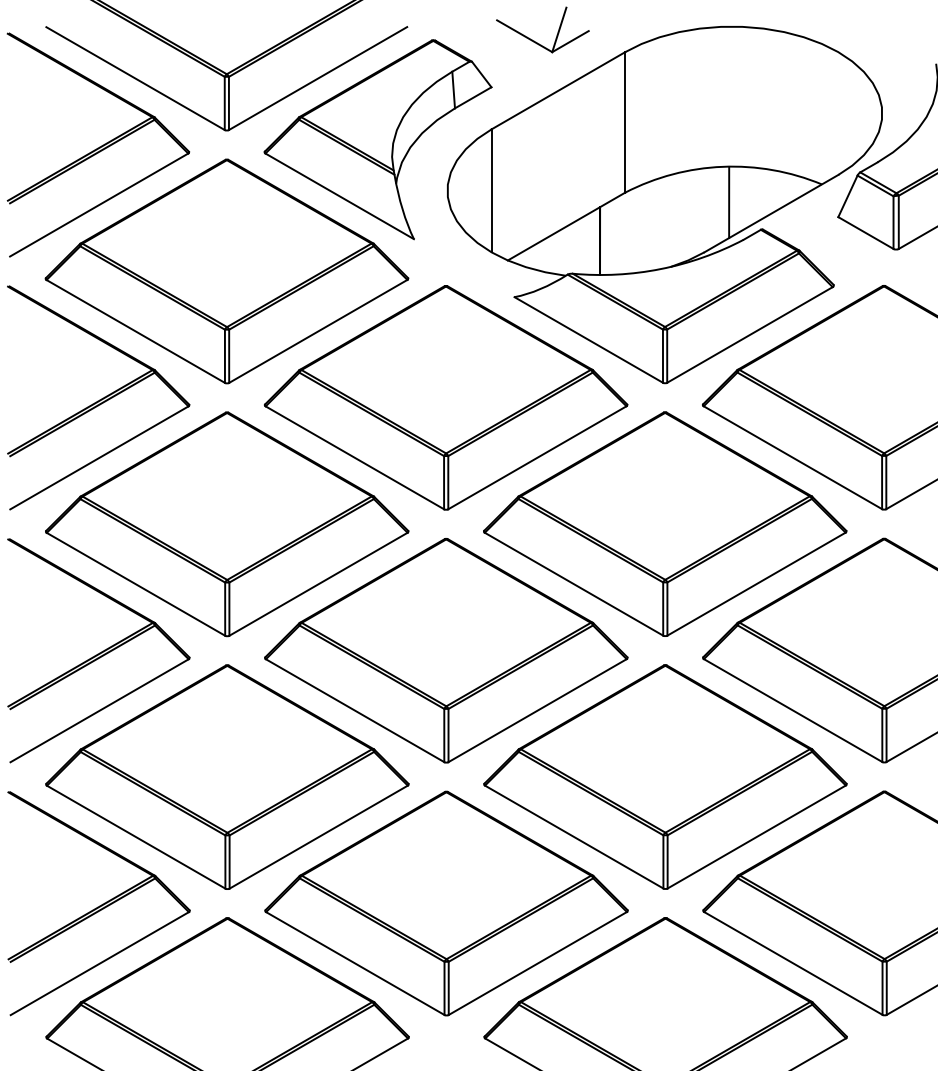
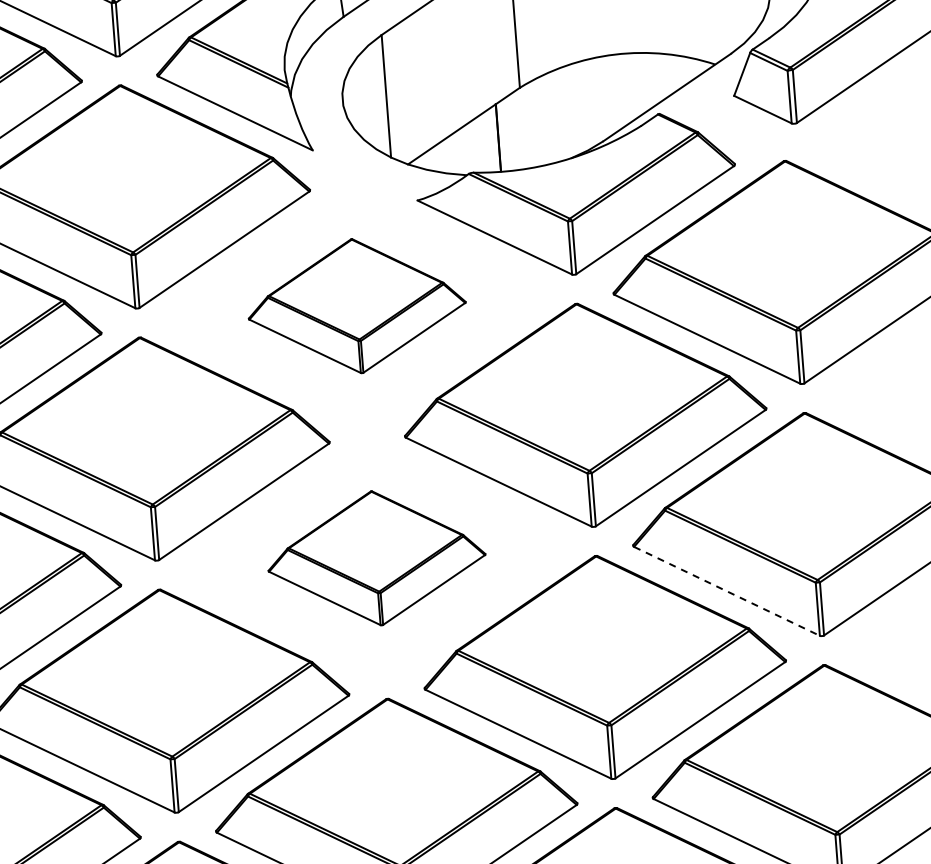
line: (729, 202) -> (624, 89), removed
part: (445, 397) -> (356, 305), size x0.6
part: (446, 650) -> (376, 558), size x0.6
line: (793, 710) -> (727, 591), solid -> dashed

